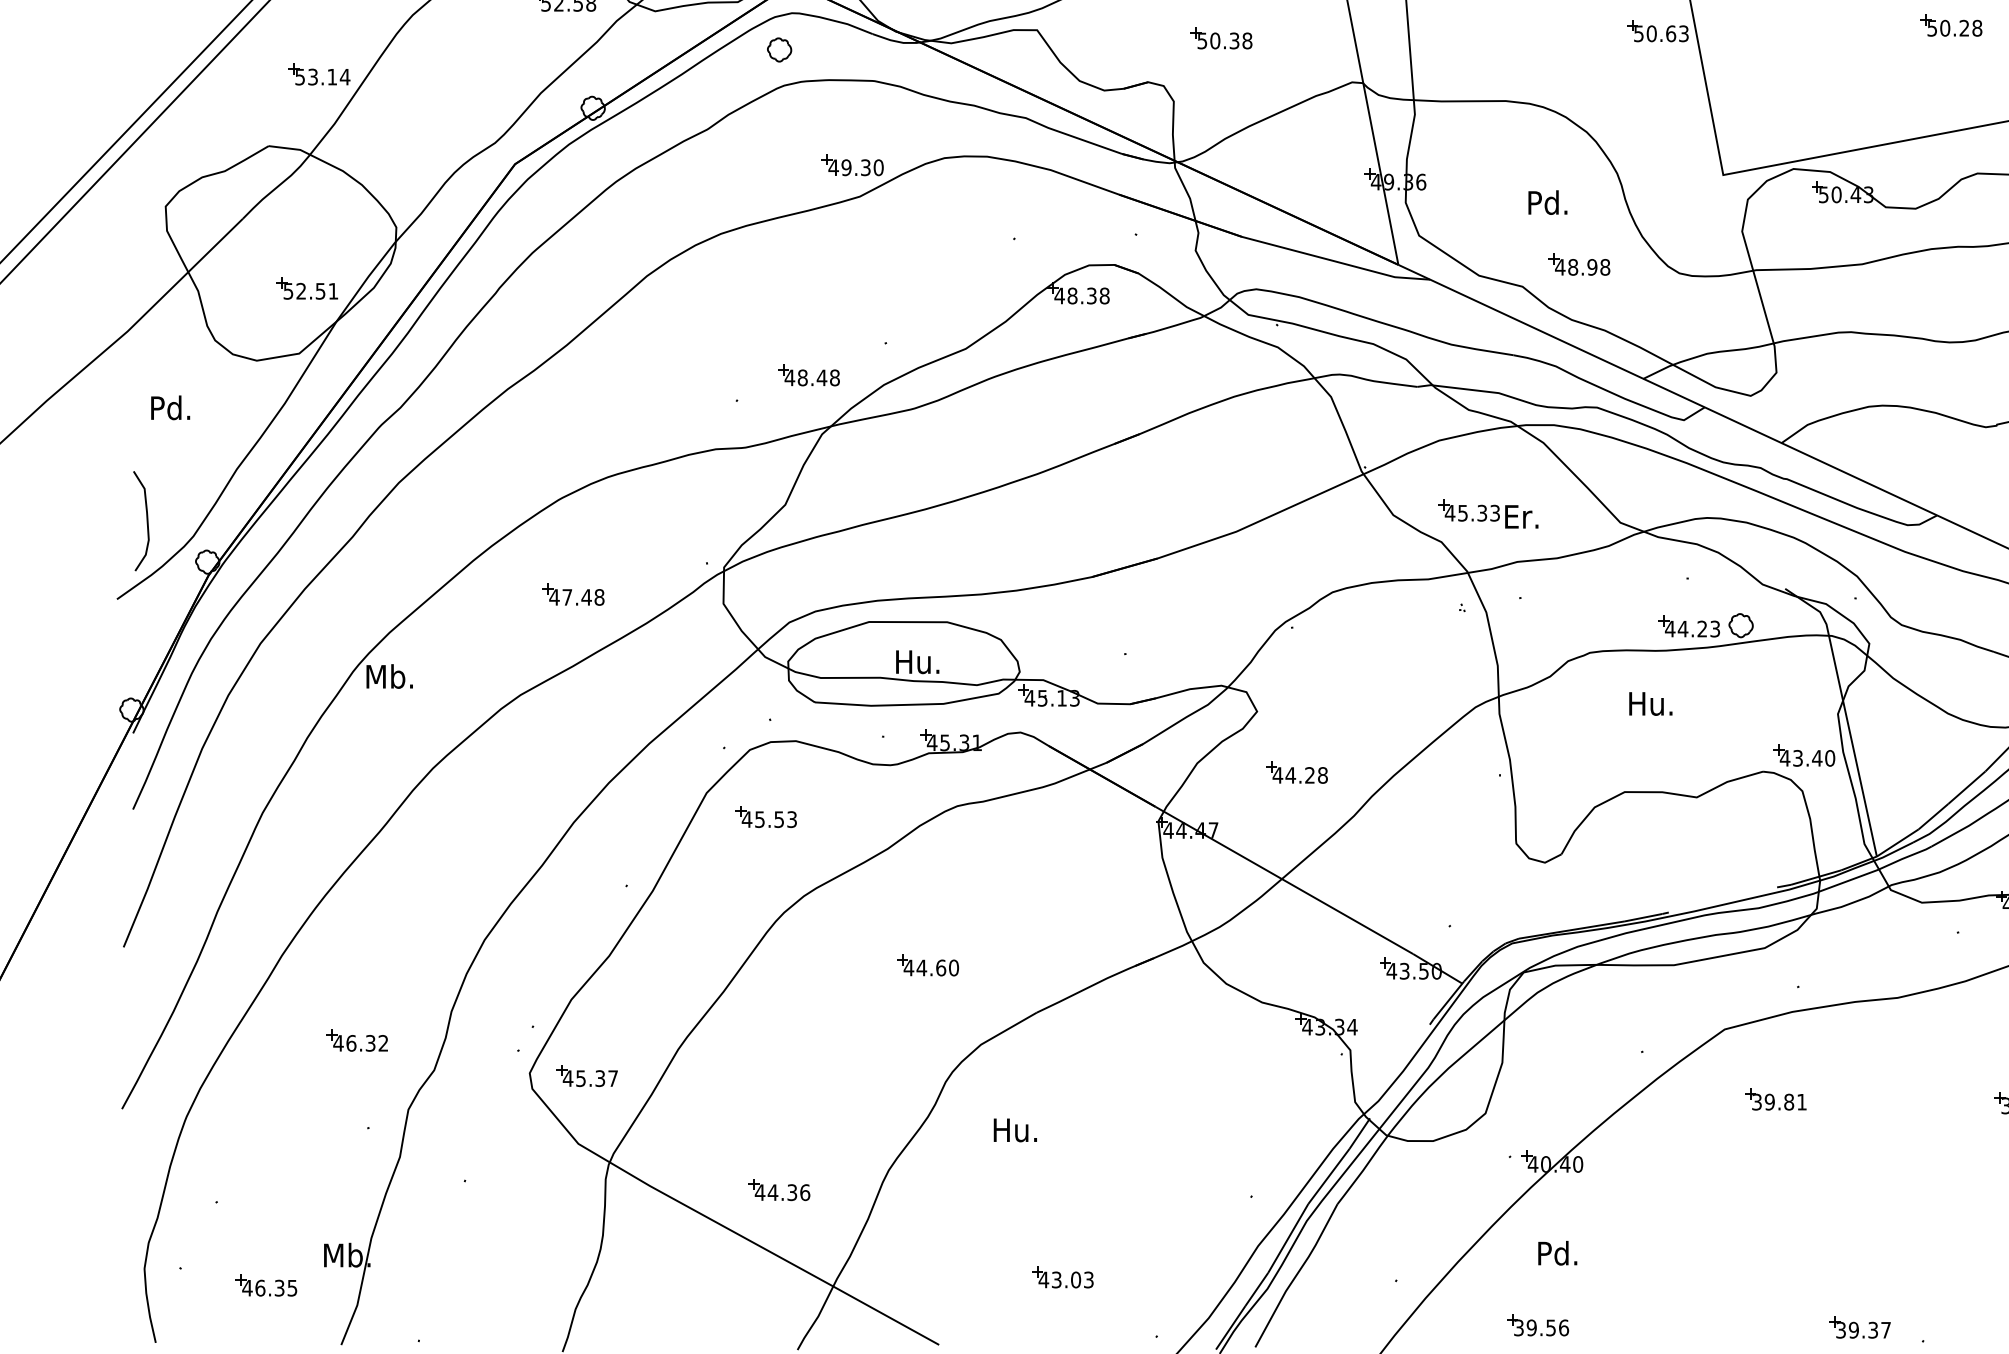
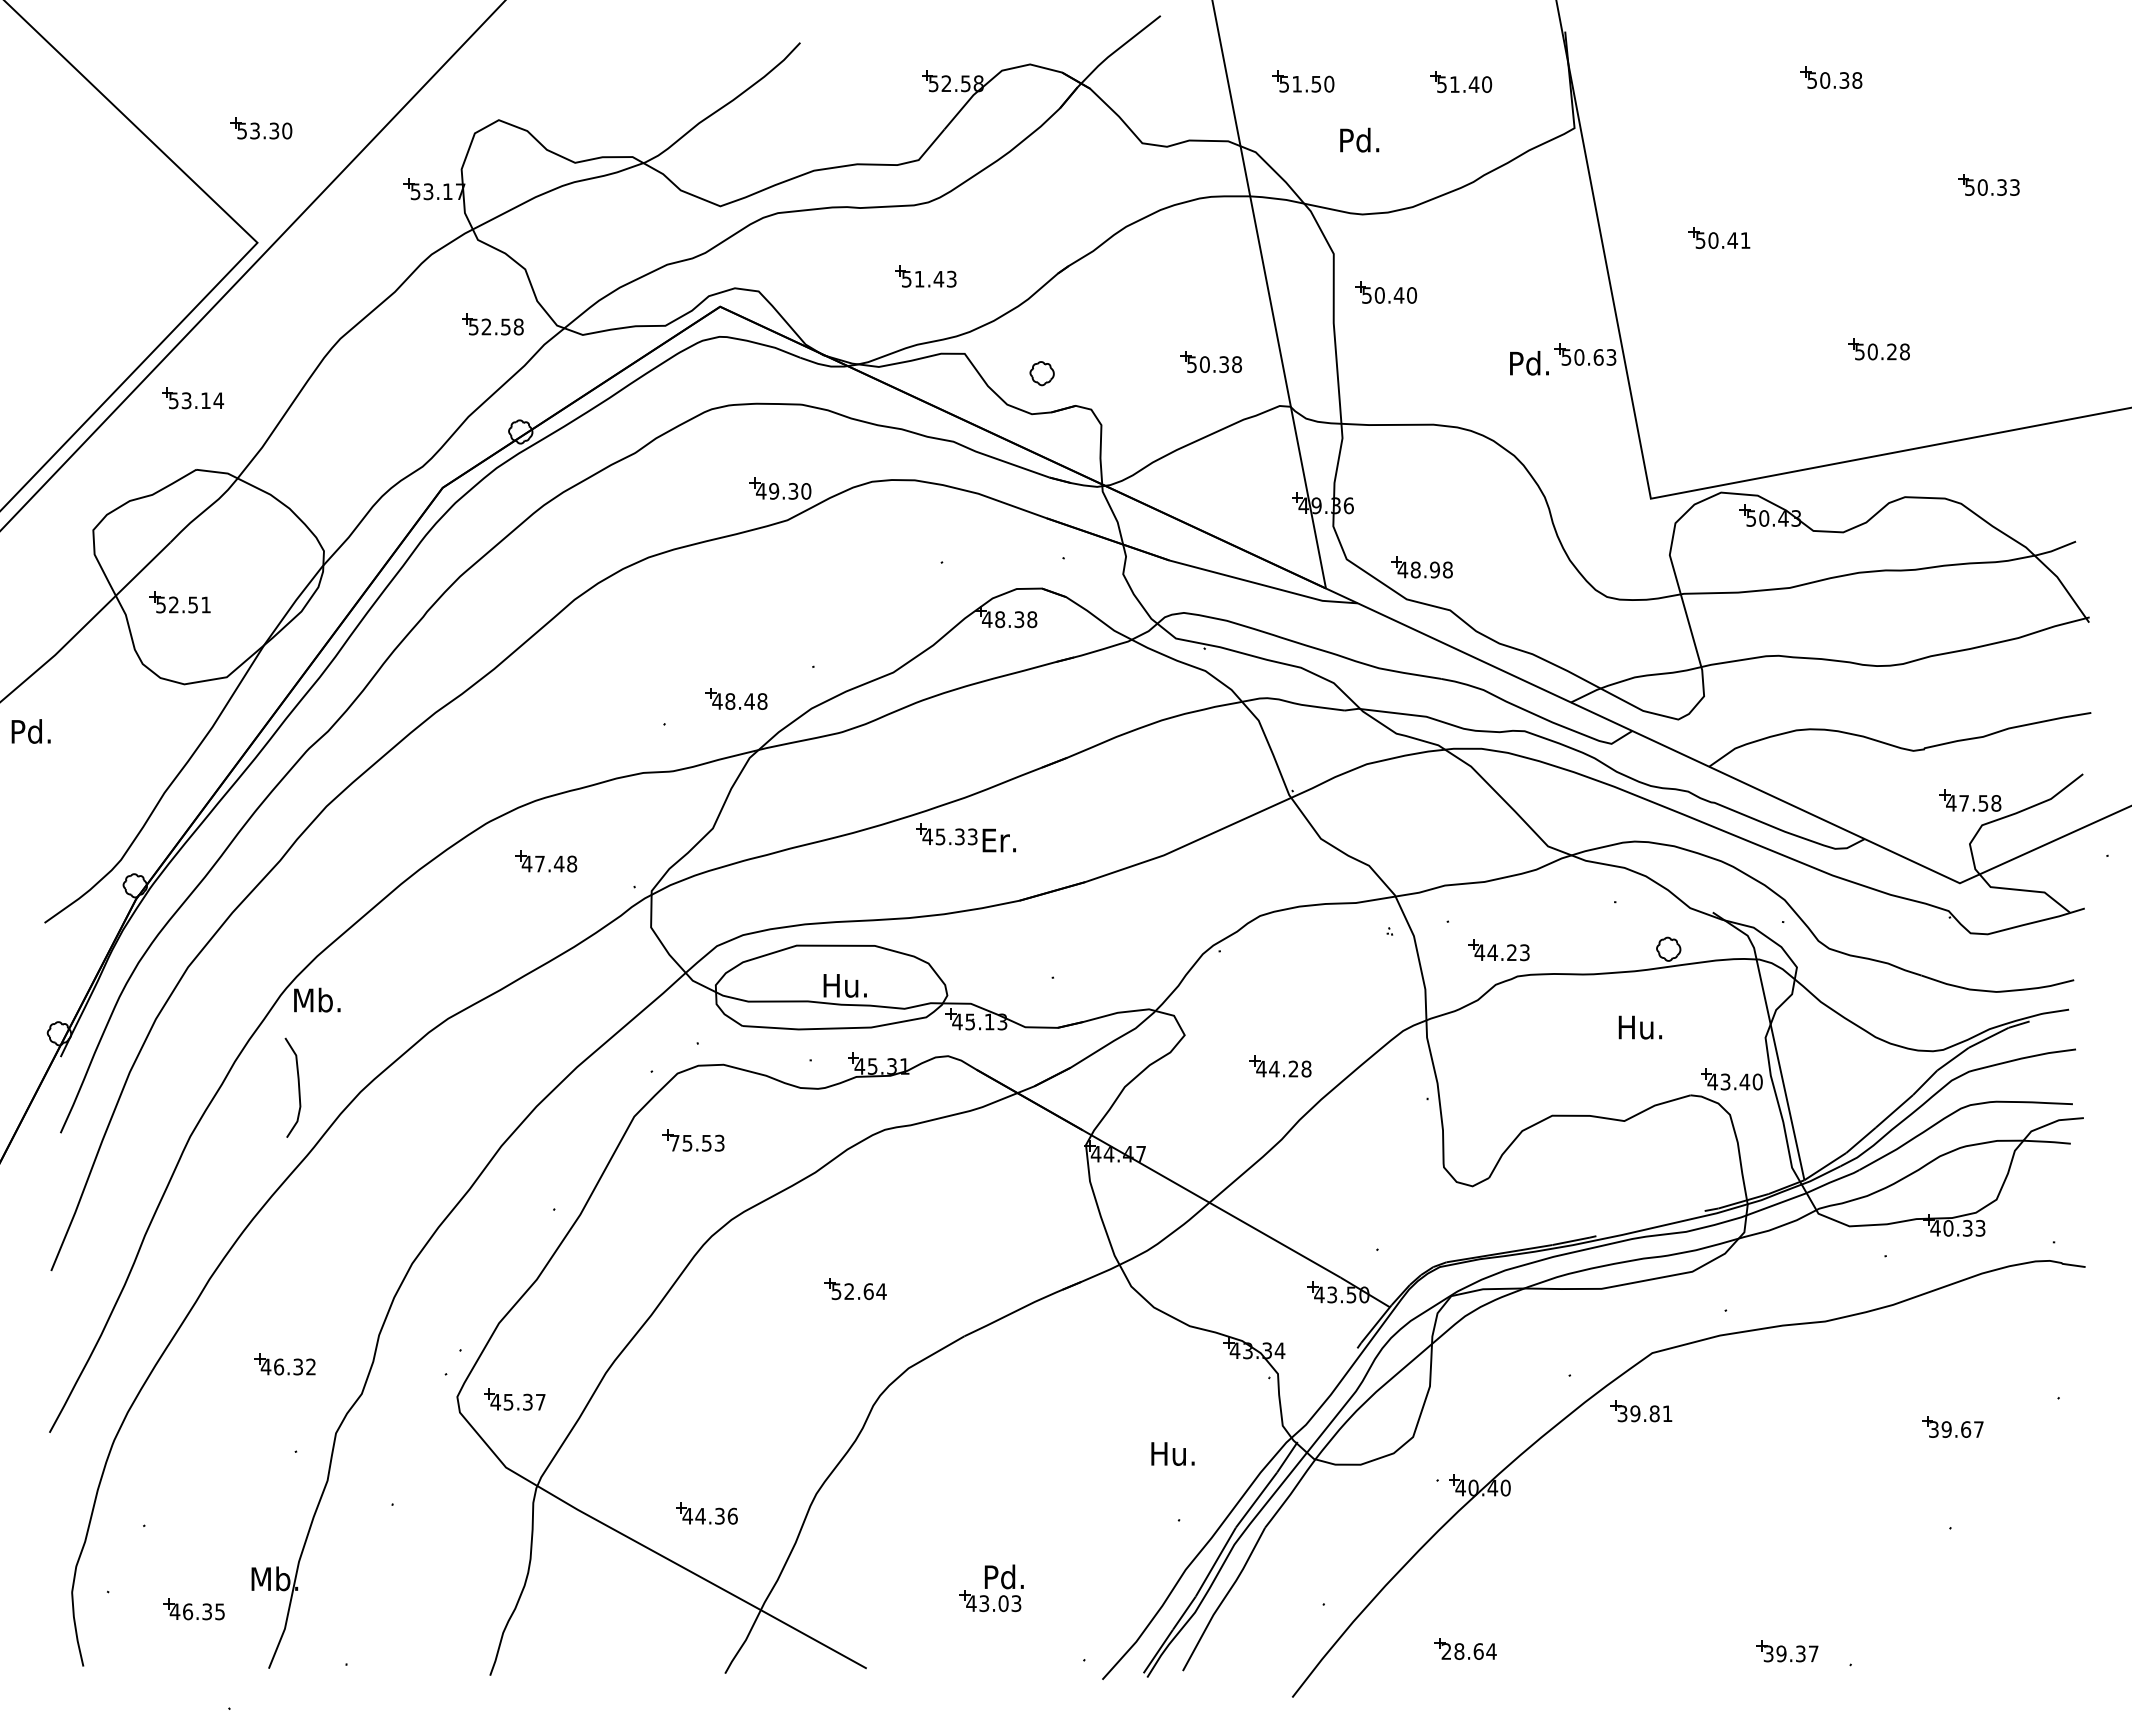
part: (1220, 37) -> (1210, 361), moved
part: (778, 49) -> (1041, 373), moved
part: (319, 74) -> (193, 398), moved
text: (1547, 202) -> (1529, 363), moved
part: (1578, 264) -> (1421, 567), moved
part: (306, 288) -> (179, 602), moved
text: (169, 407) -> (30, 731), moved
part: (1487, 513) -> (965, 837), moved
curve: (146, 520) -> (298, 1087), moved
part: (573, 594) -> (546, 861), moved
part: (1688, 626) -> (1498, 950), moved
text: (1649, 703) -> (1639, 1027), moved
part: (1296, 772) -> (1280, 1066), moved
text: (746, 819) -> (674, 1143), 45.53 -> 75.53
text: (930, 967) -> (858, 1291), 44.60 -> 52.64
part: (1775, 1099) -> (1641, 1411), moved
text: (1014, 1129) -> (1172, 1453), moved
text: (1556, 1252) -> (1003, 1576), moved
text: (1540, 1327) -> (1468, 1651), 39.56 -> 28.64

